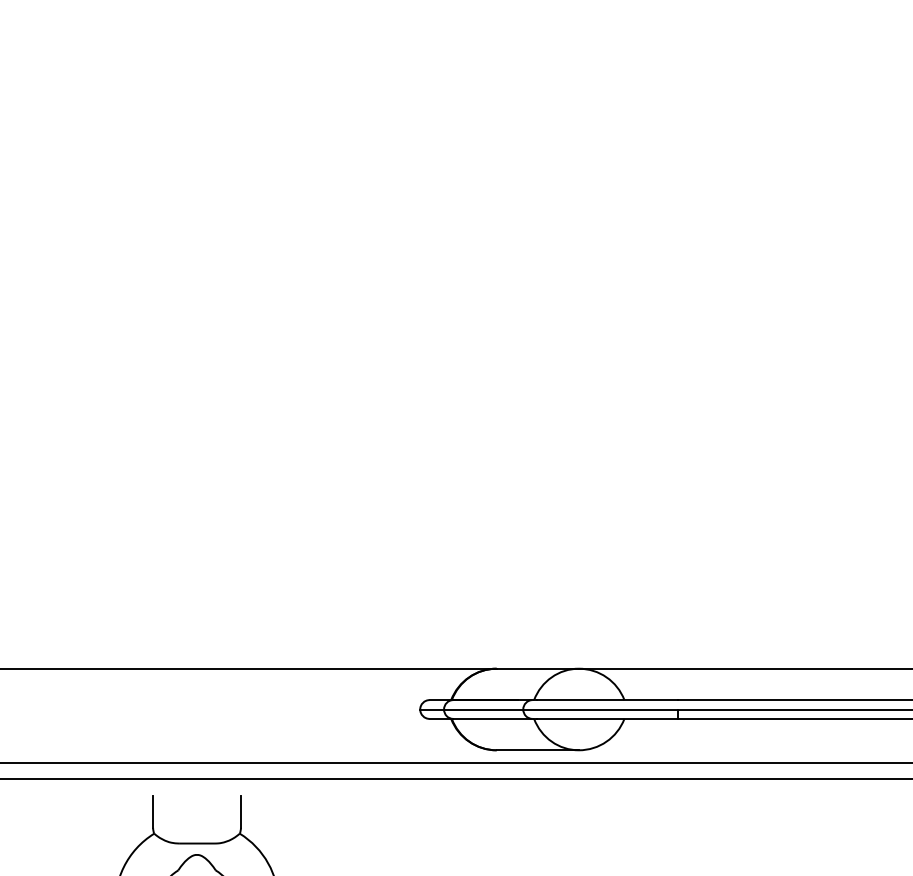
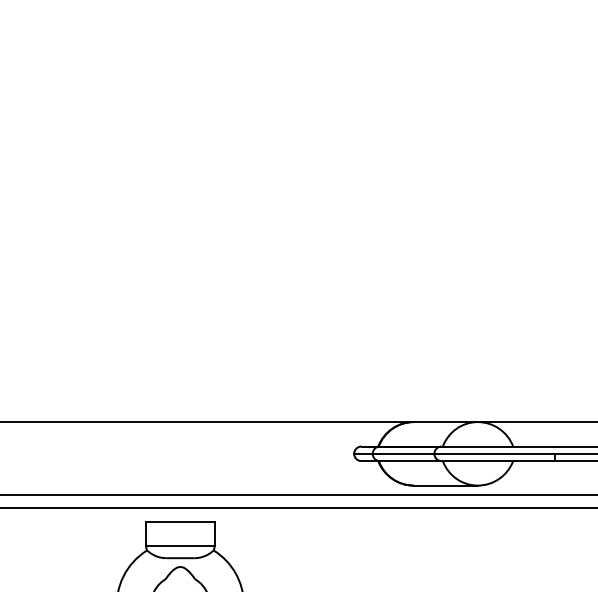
line: (196, 796) -> (179, 521), added
line: (196, 827) -> (179, 545), added

